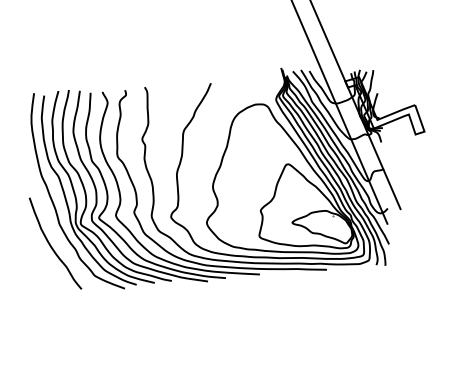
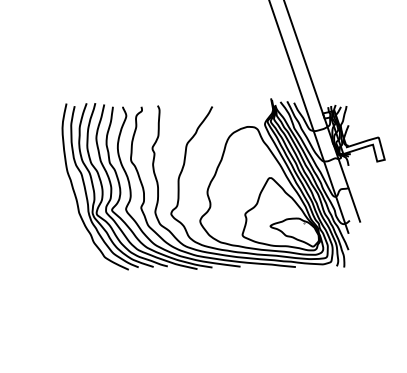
curve: (51, 245) -> (71, 229), removed

